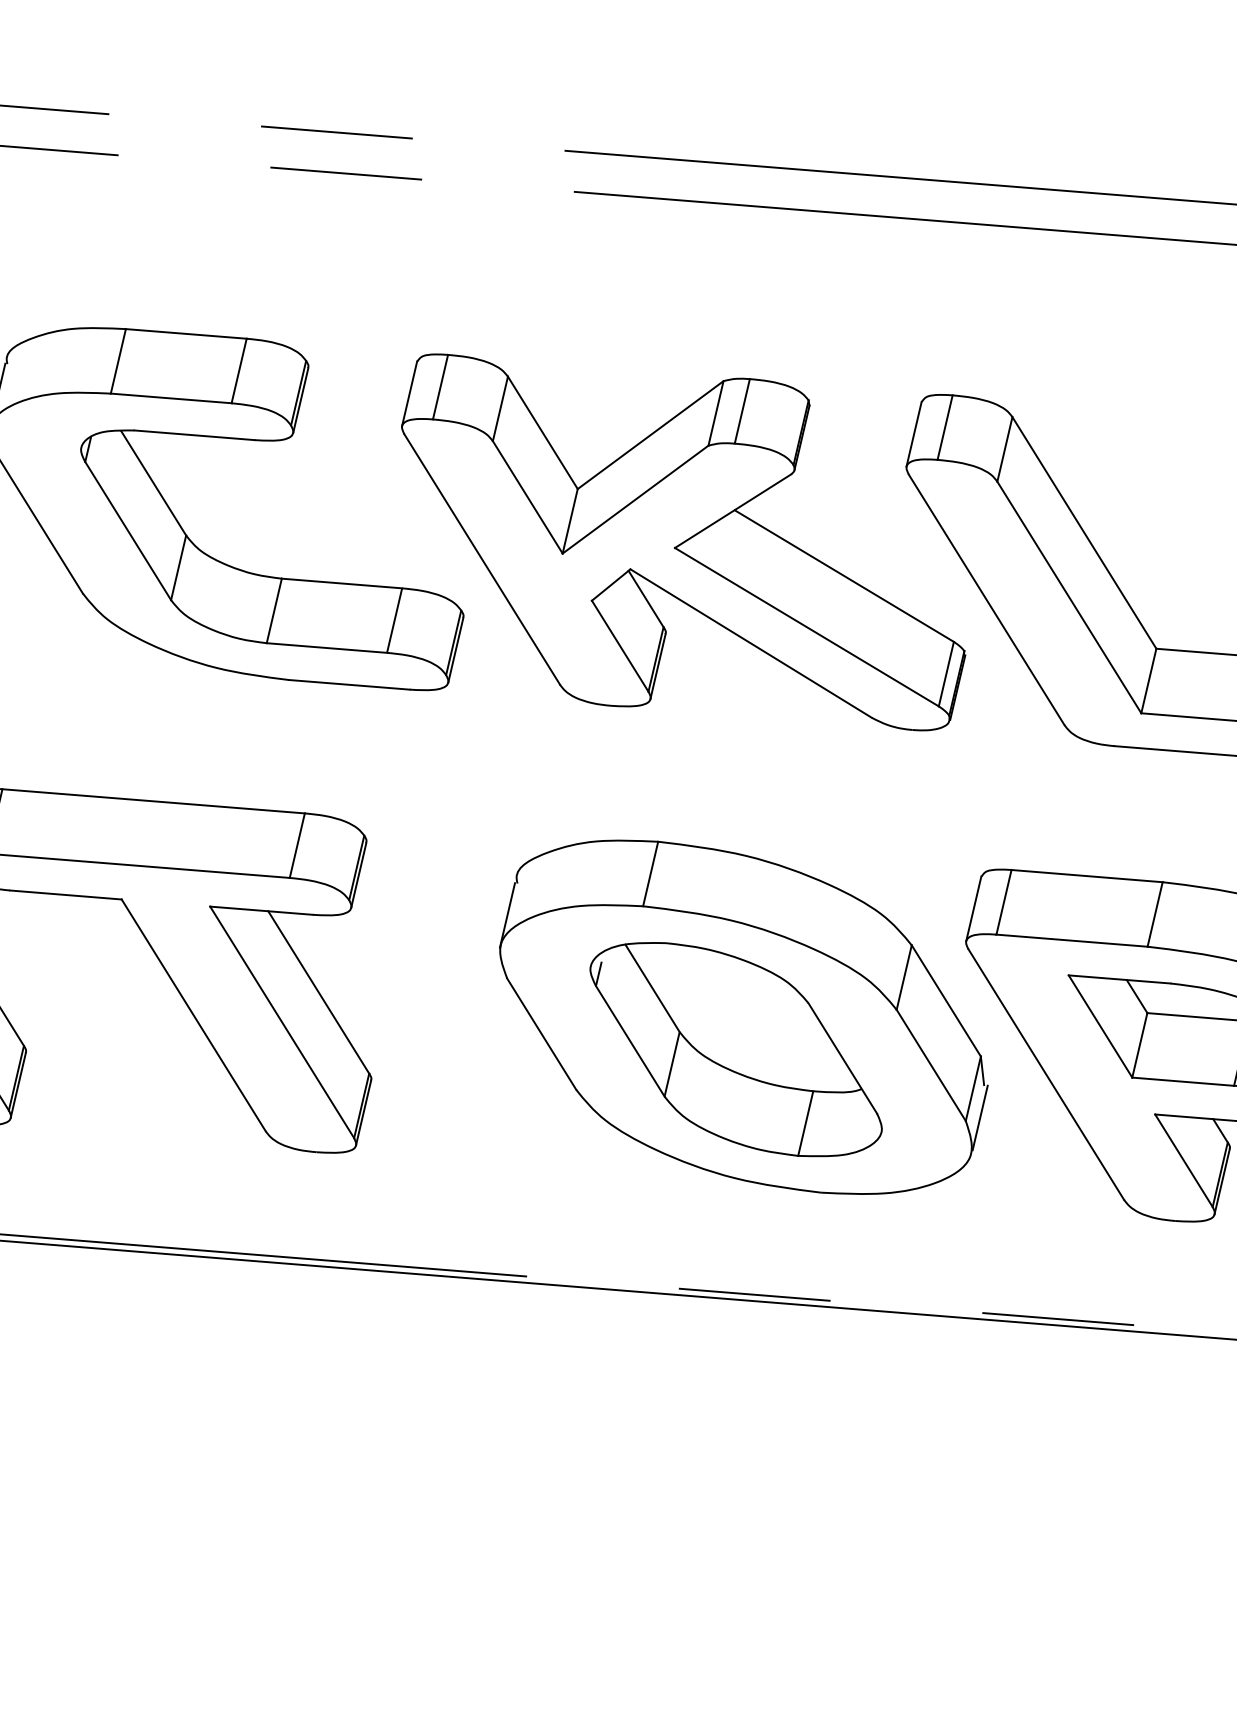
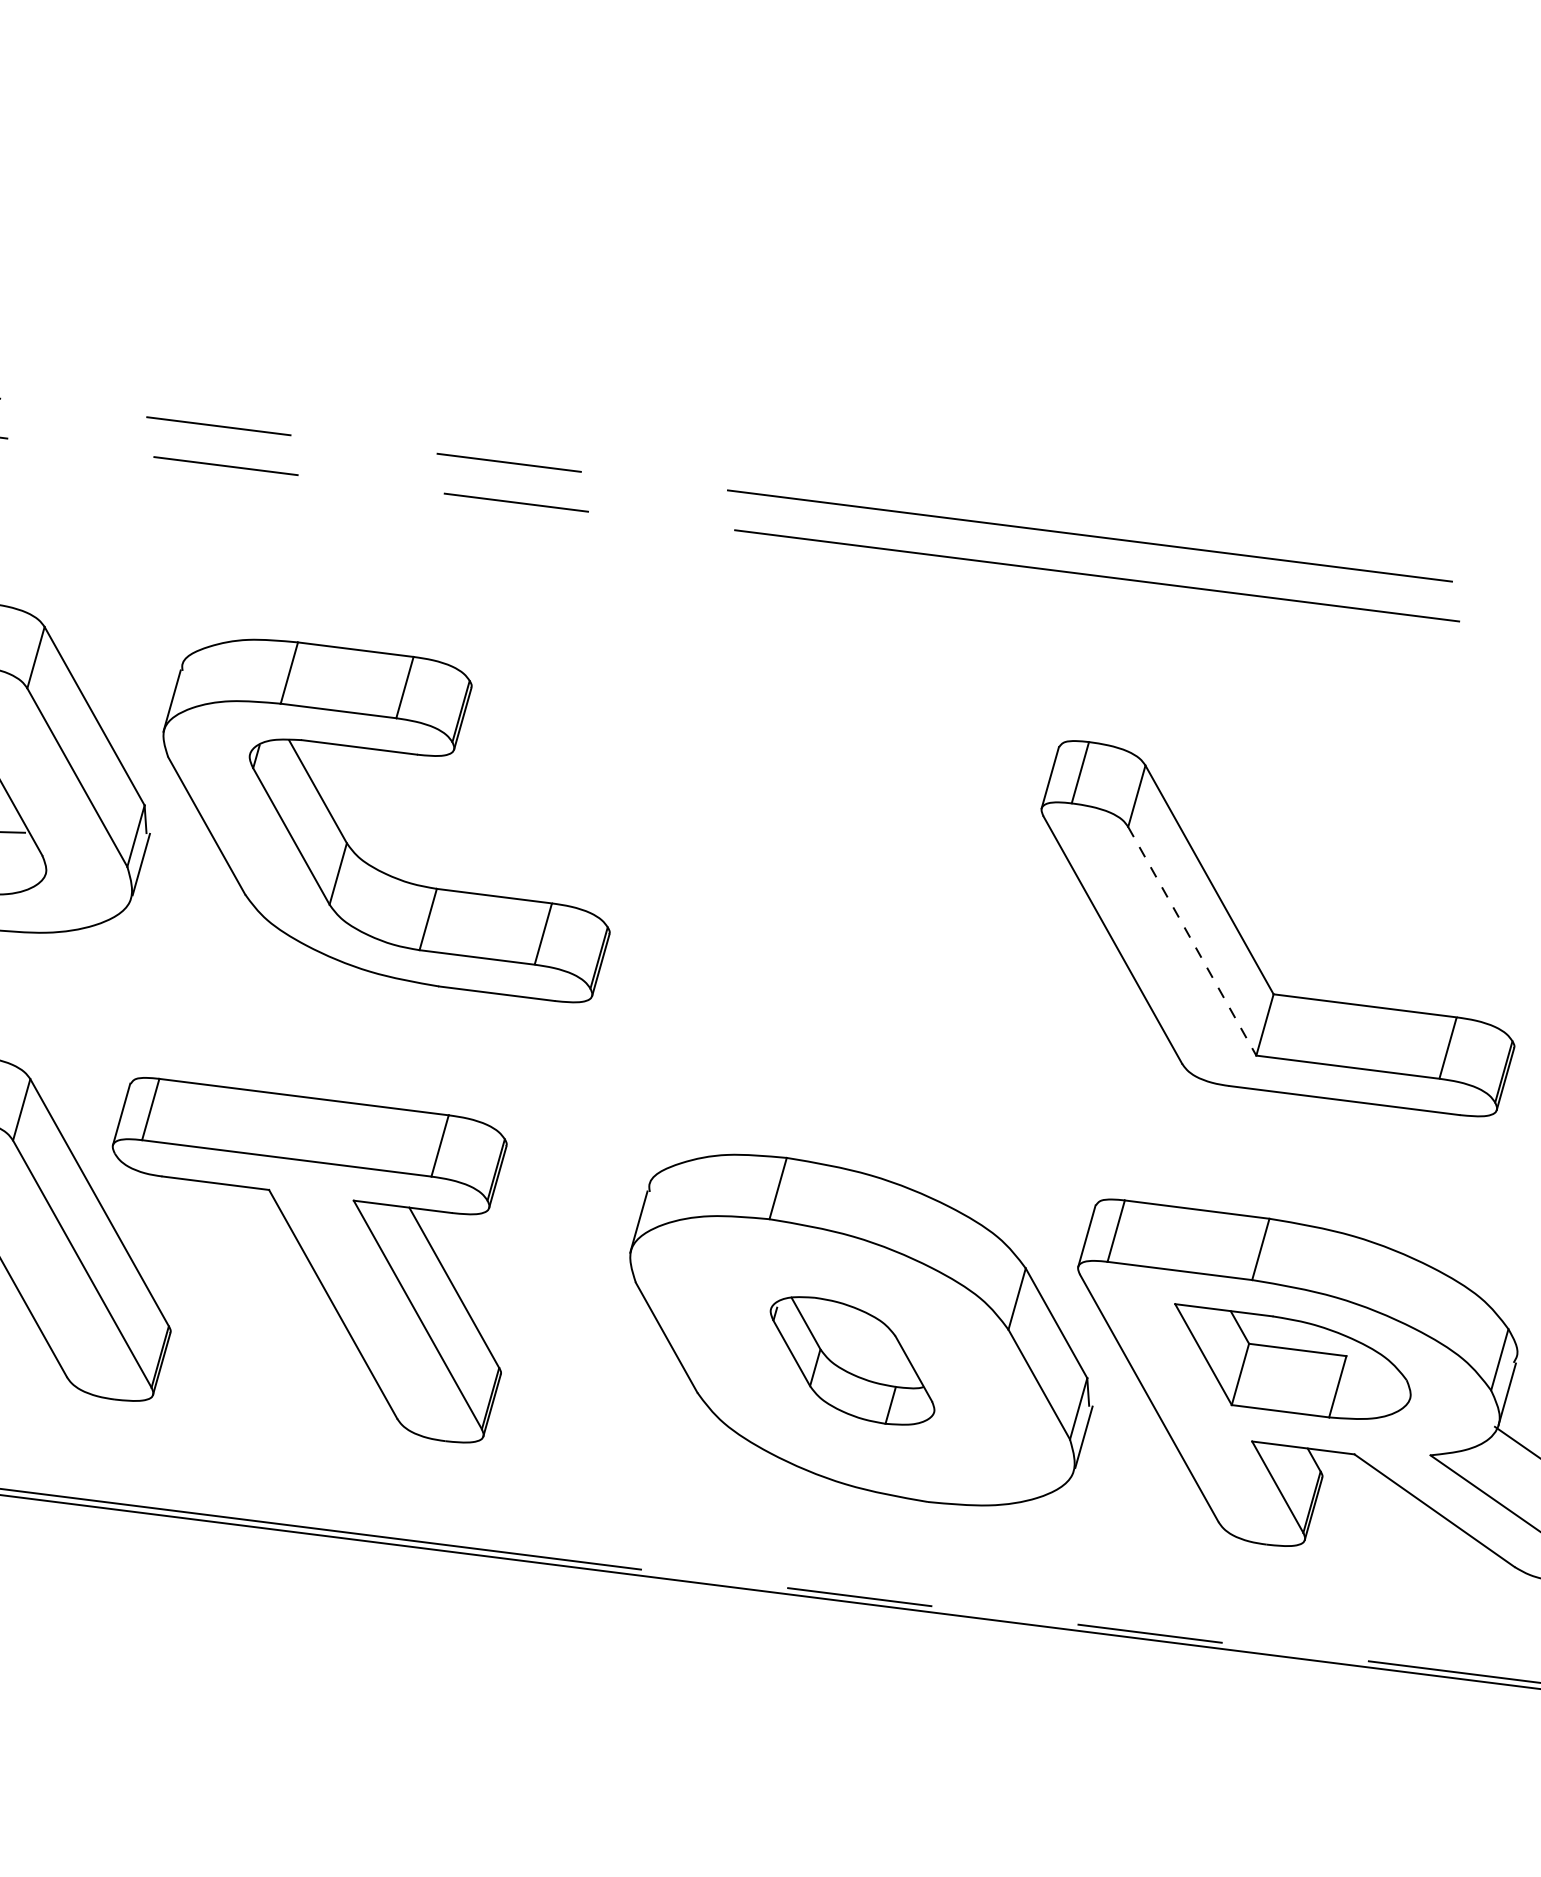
part: (682, 542) -> (823, 871), removed
line: (1069, 597) -> (1192, 941), solid -> dashed
part: (736, 1049) -> (852, 1360), size x0.6

